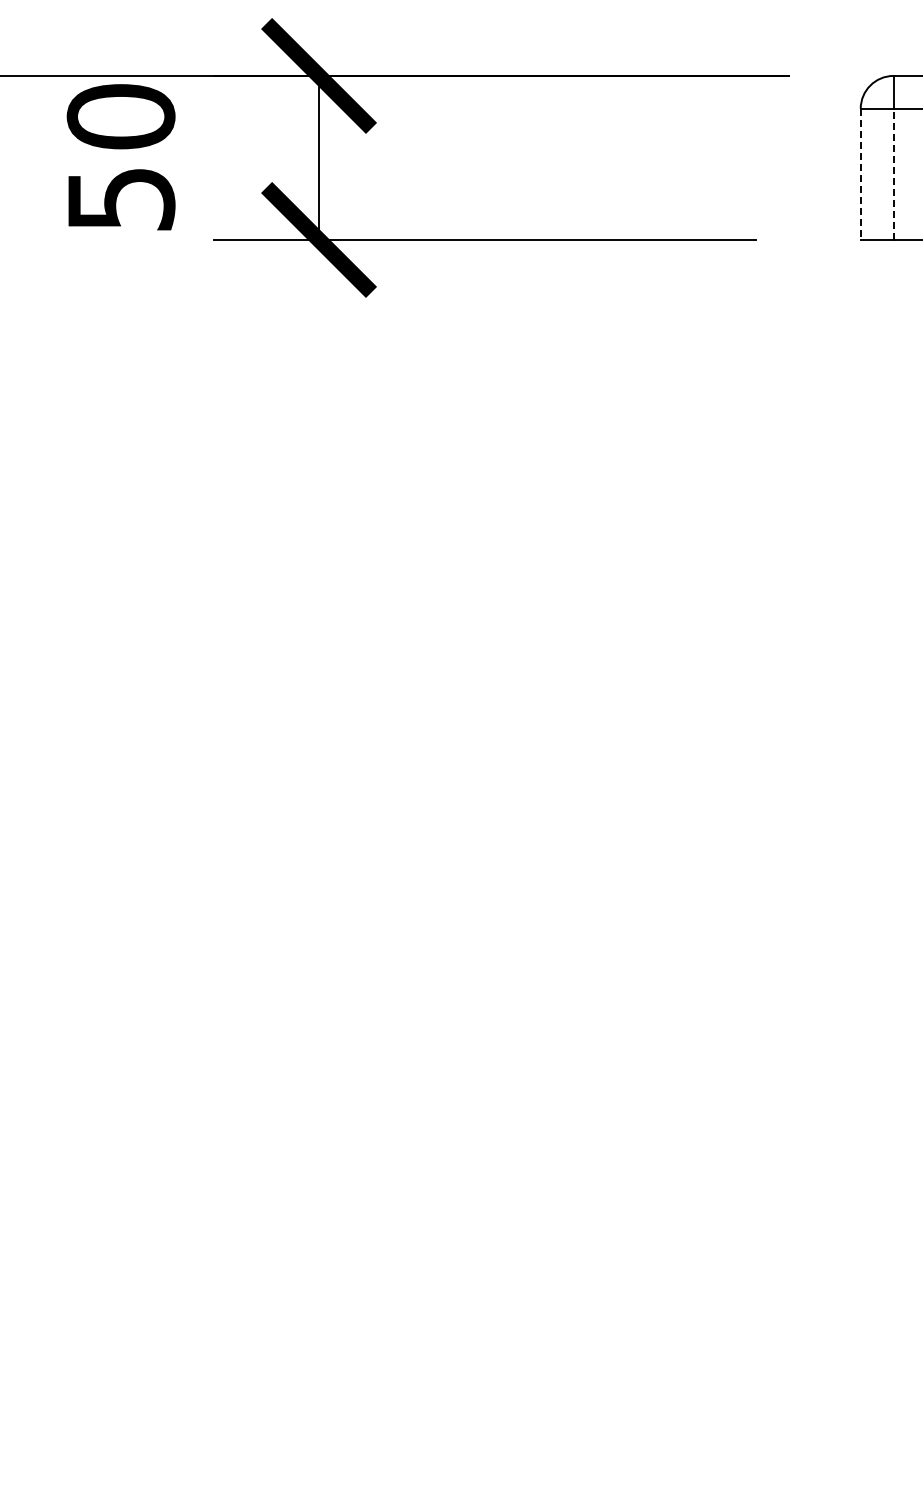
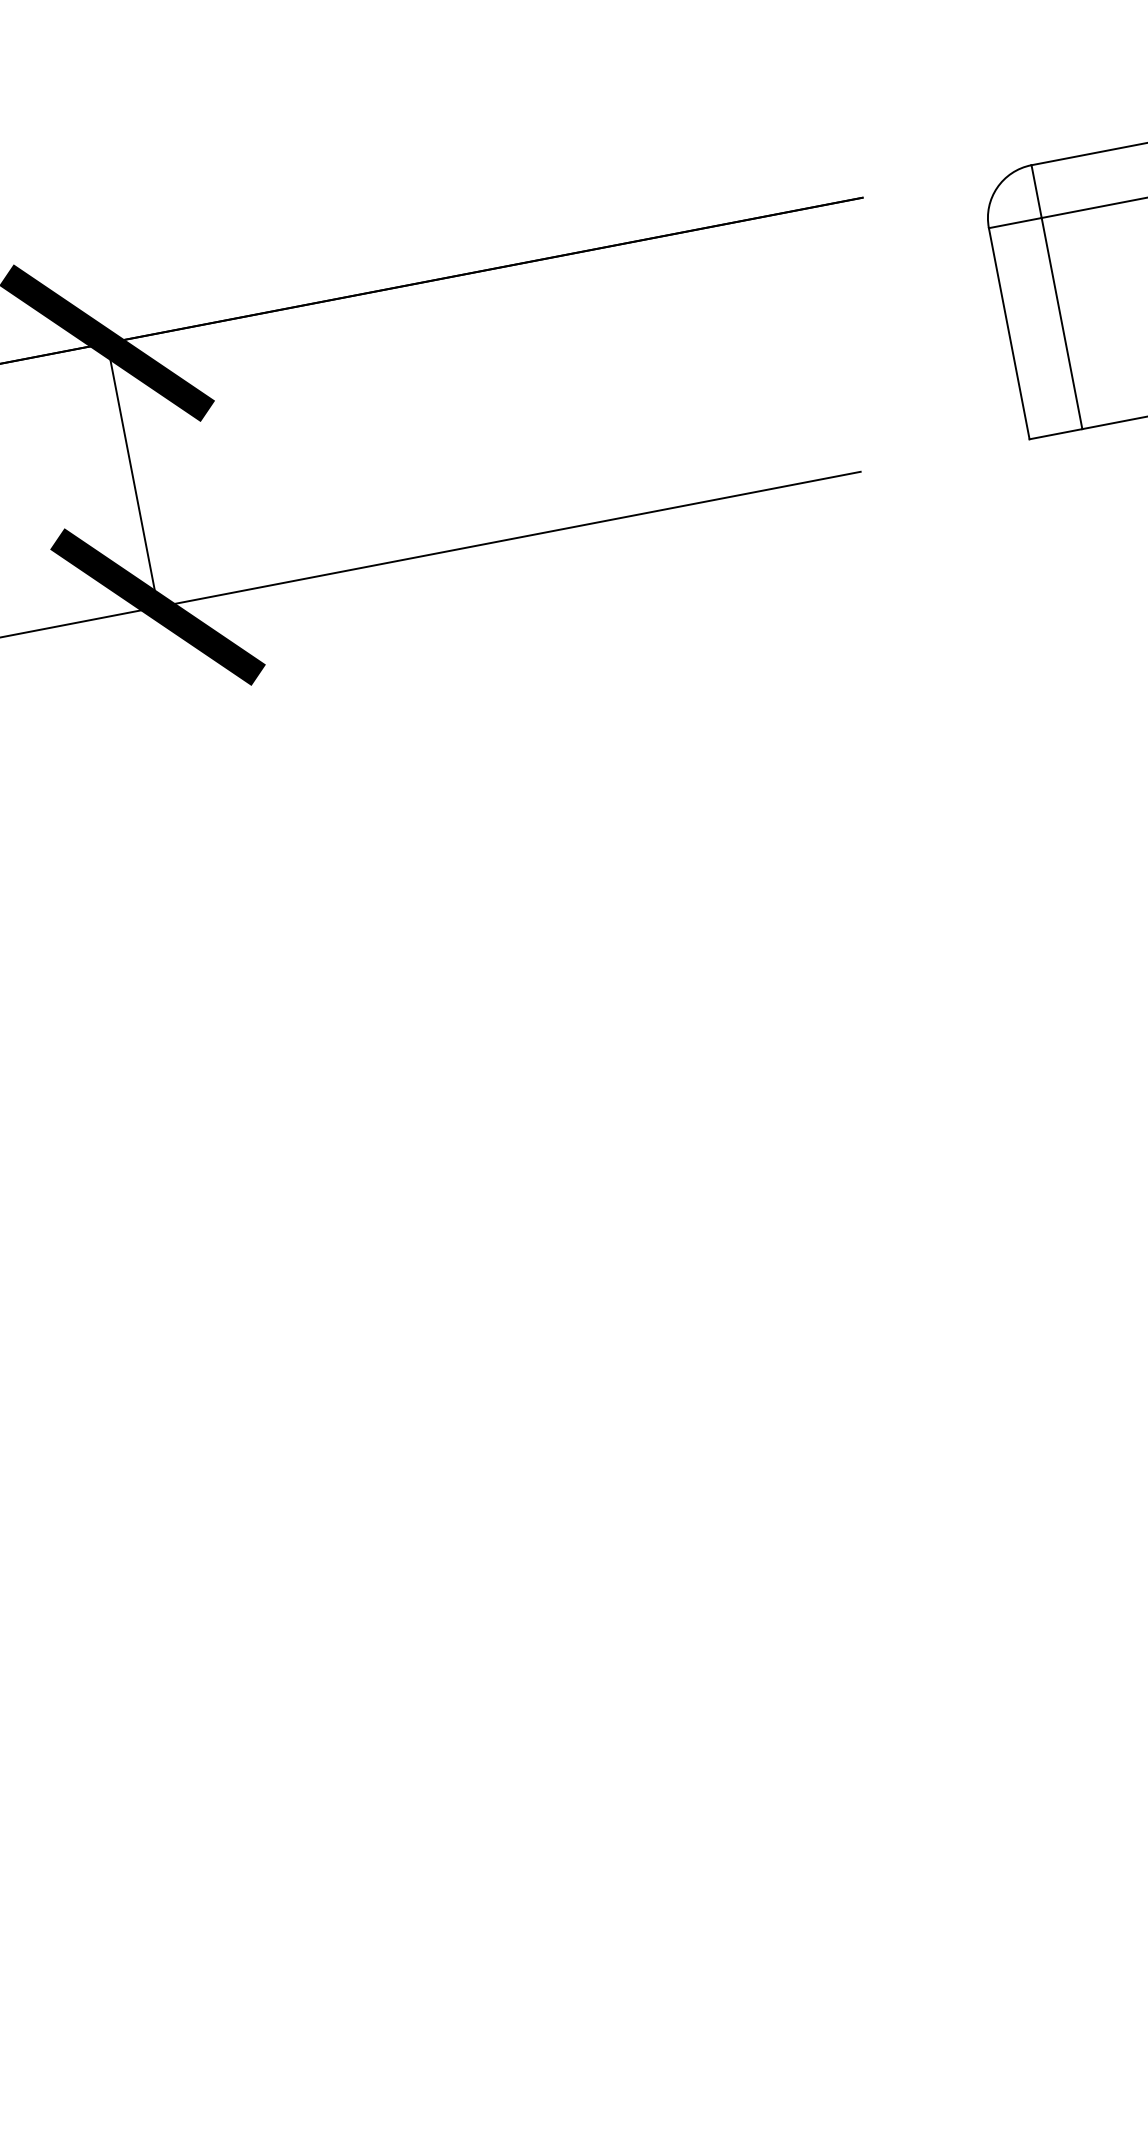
line: (860, 174) -> (1008, 334), dashed -> solid
line: (893, 174) -> (1061, 323), dashed -> solid

